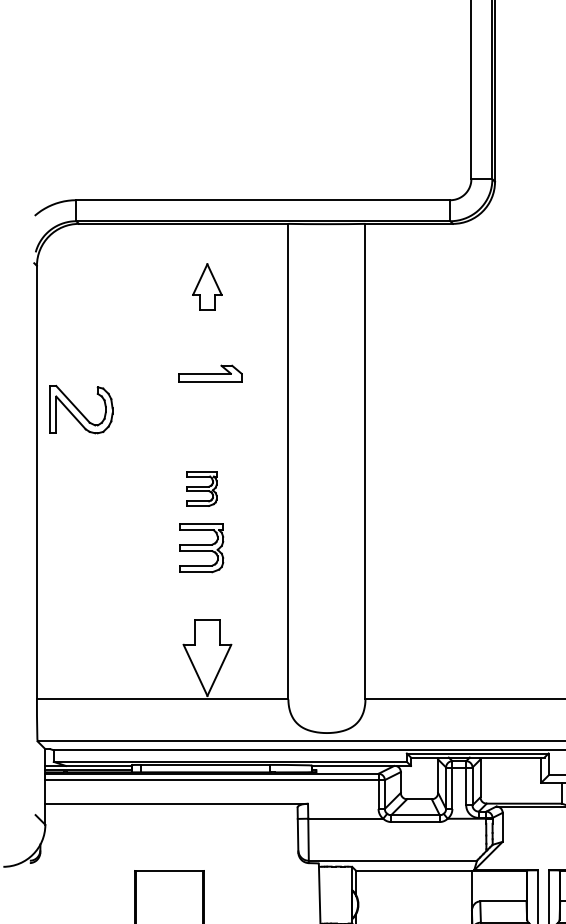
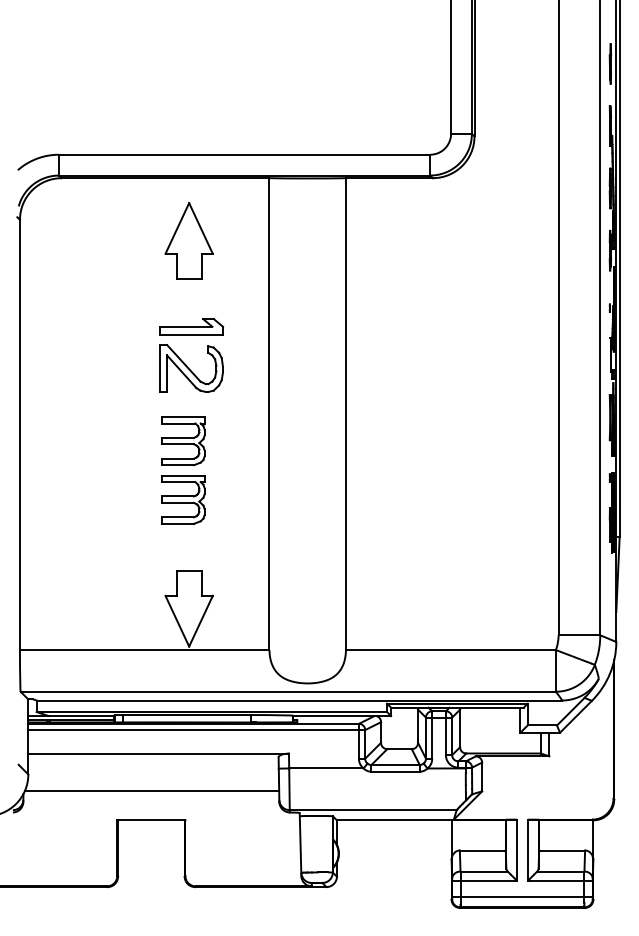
part: (206, 286) -> (188, 240), size x1.67
part: (80, 409) -> (191, 368), moved
part: (201, 489) -> (183, 441), size x1.43
line: (169, 841) -> (151, 791), added

